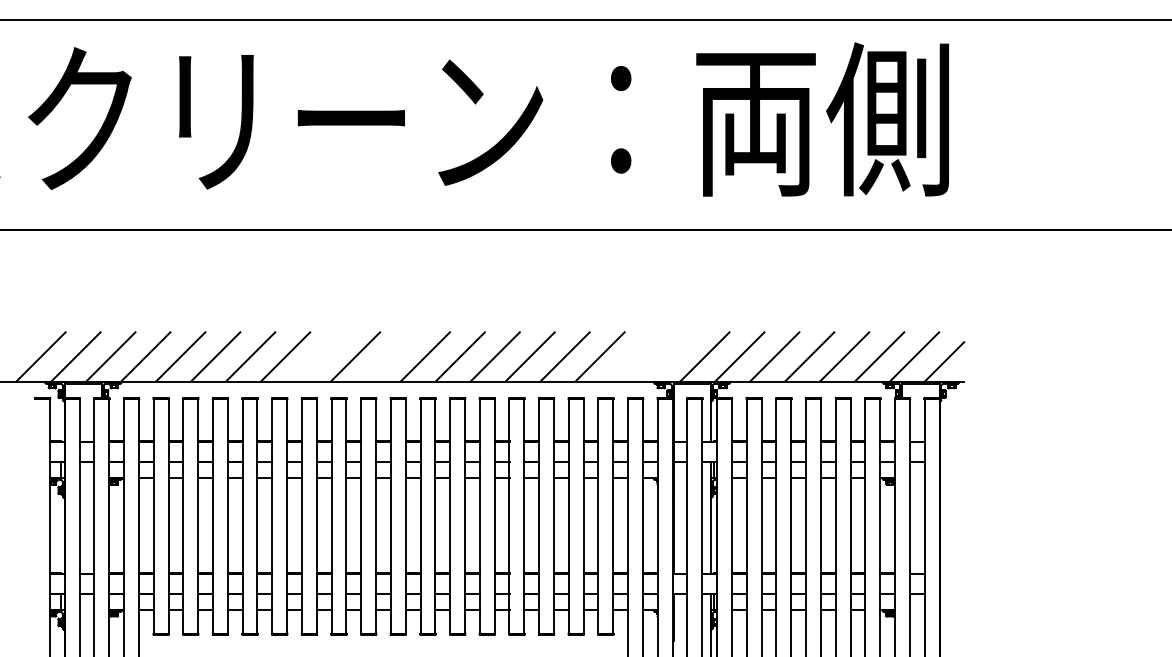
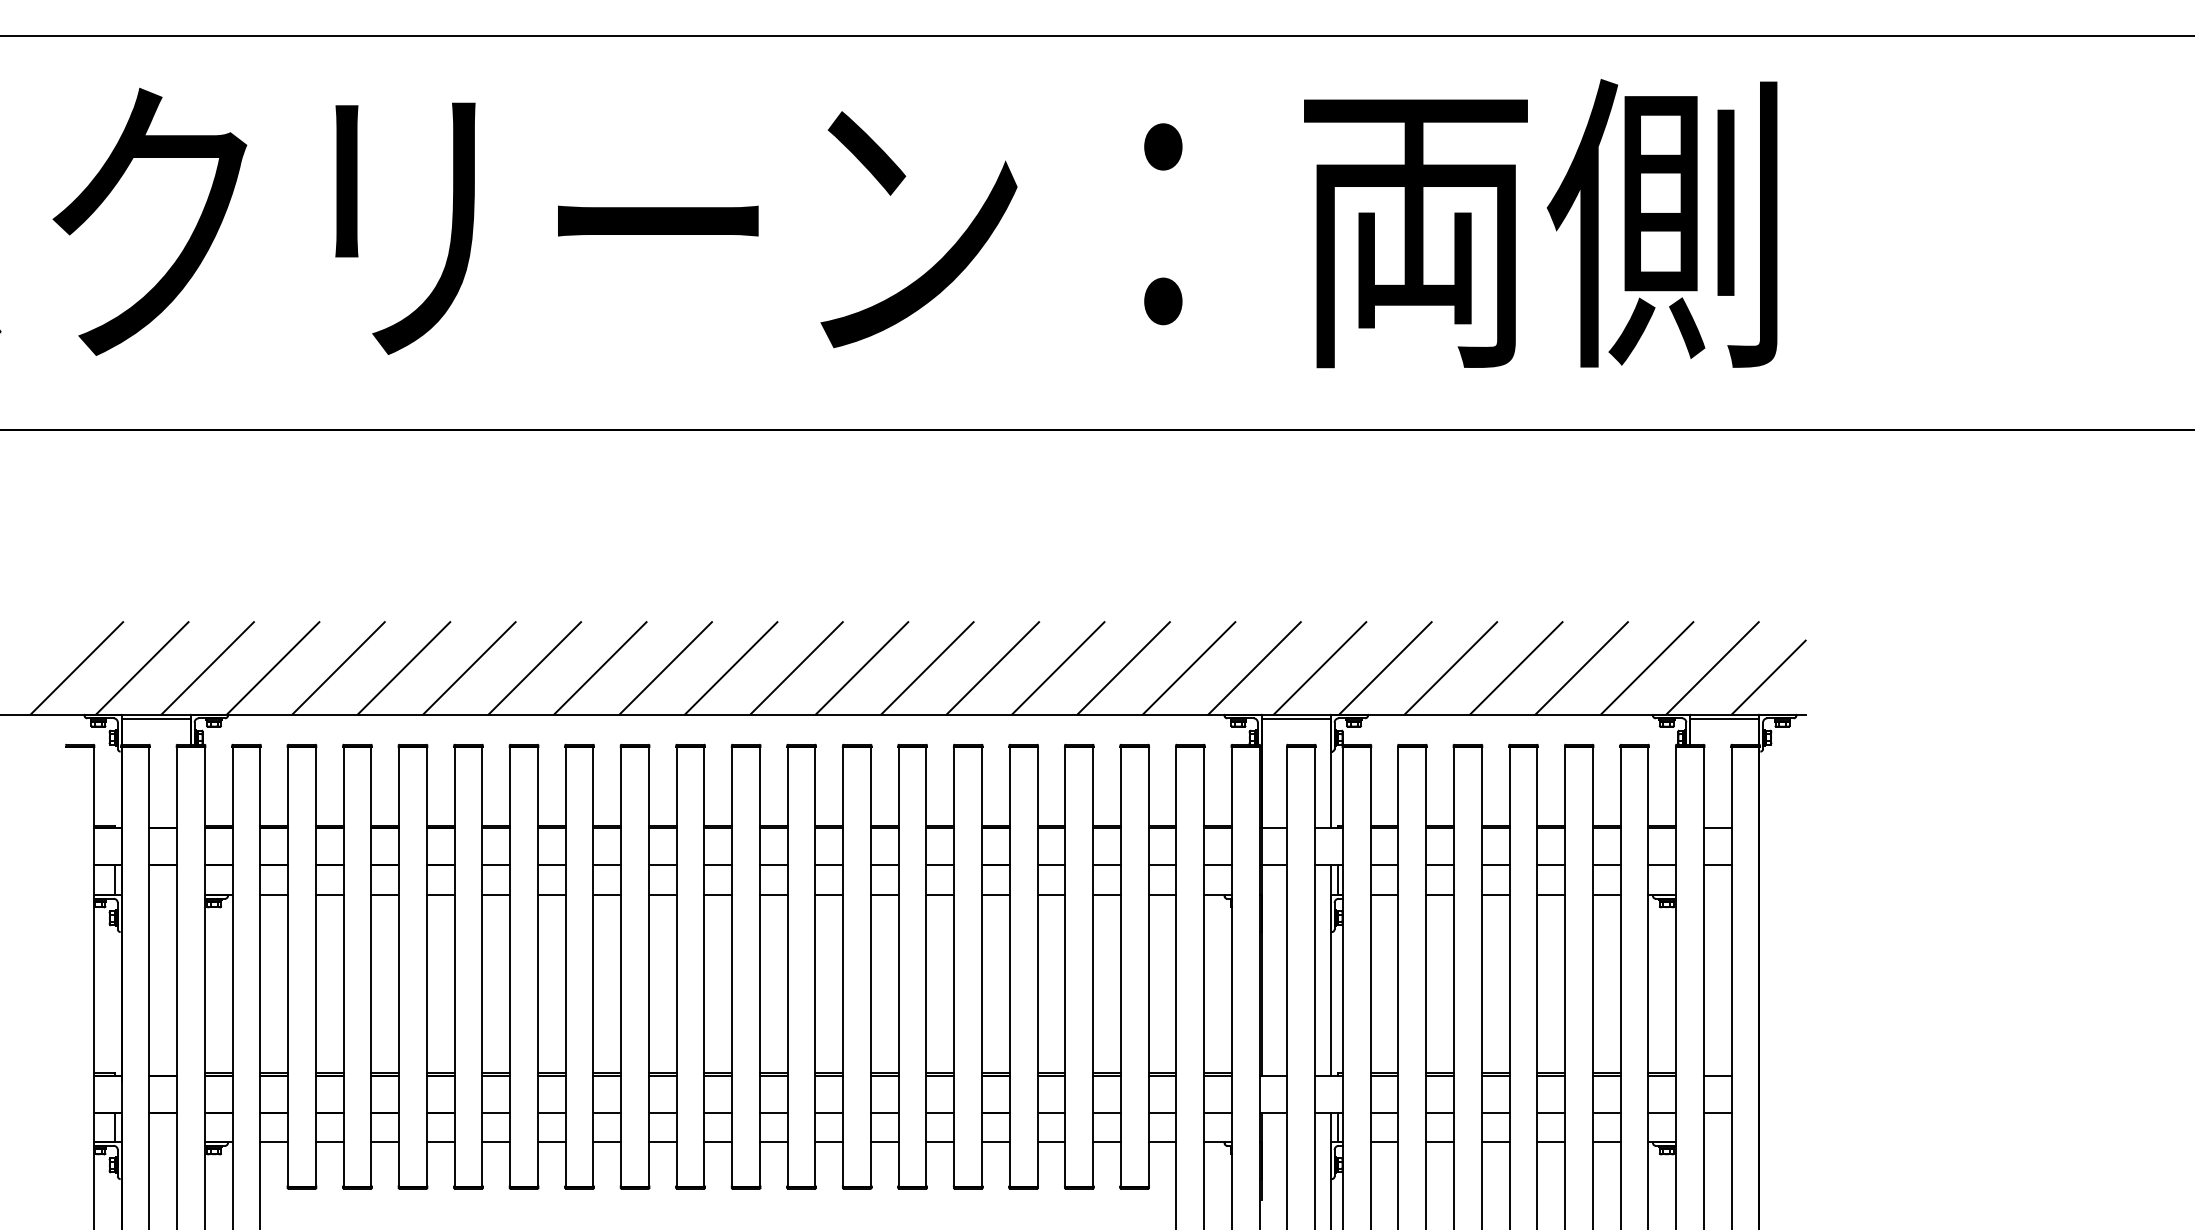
line: (320, 356) -> (600, 667), added
line: (390, 356) -> (731, 667), added
line: (634, 356) -> (1188, 667), added
line: (669, 356) -> (1253, 667), added

